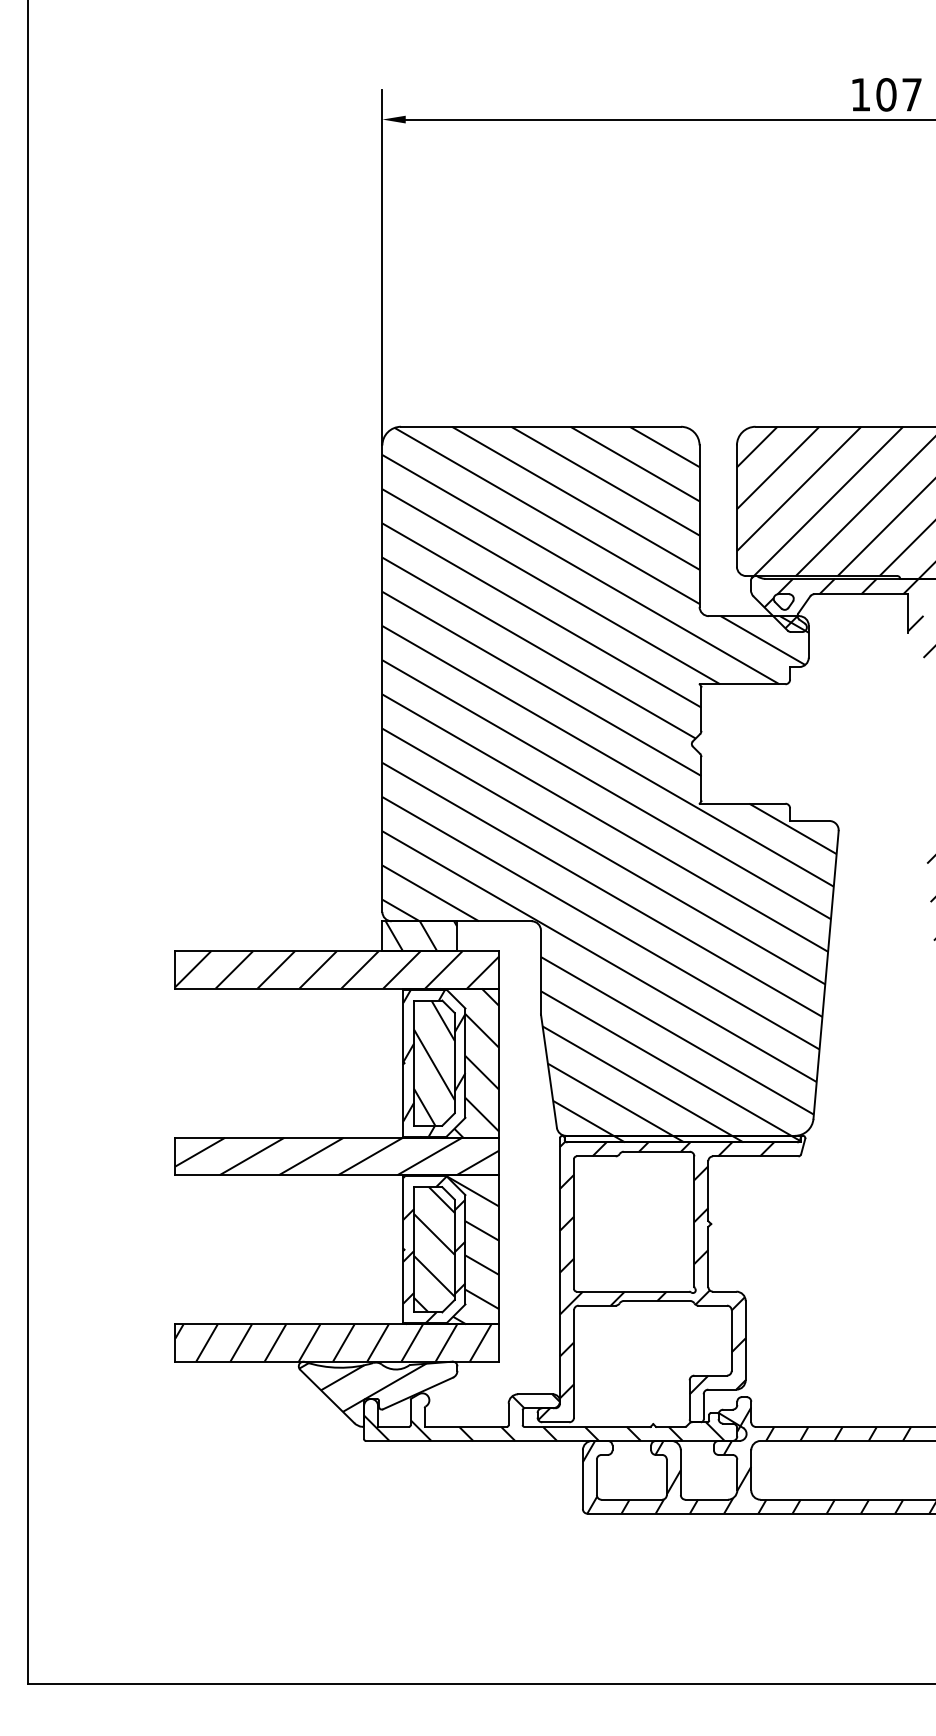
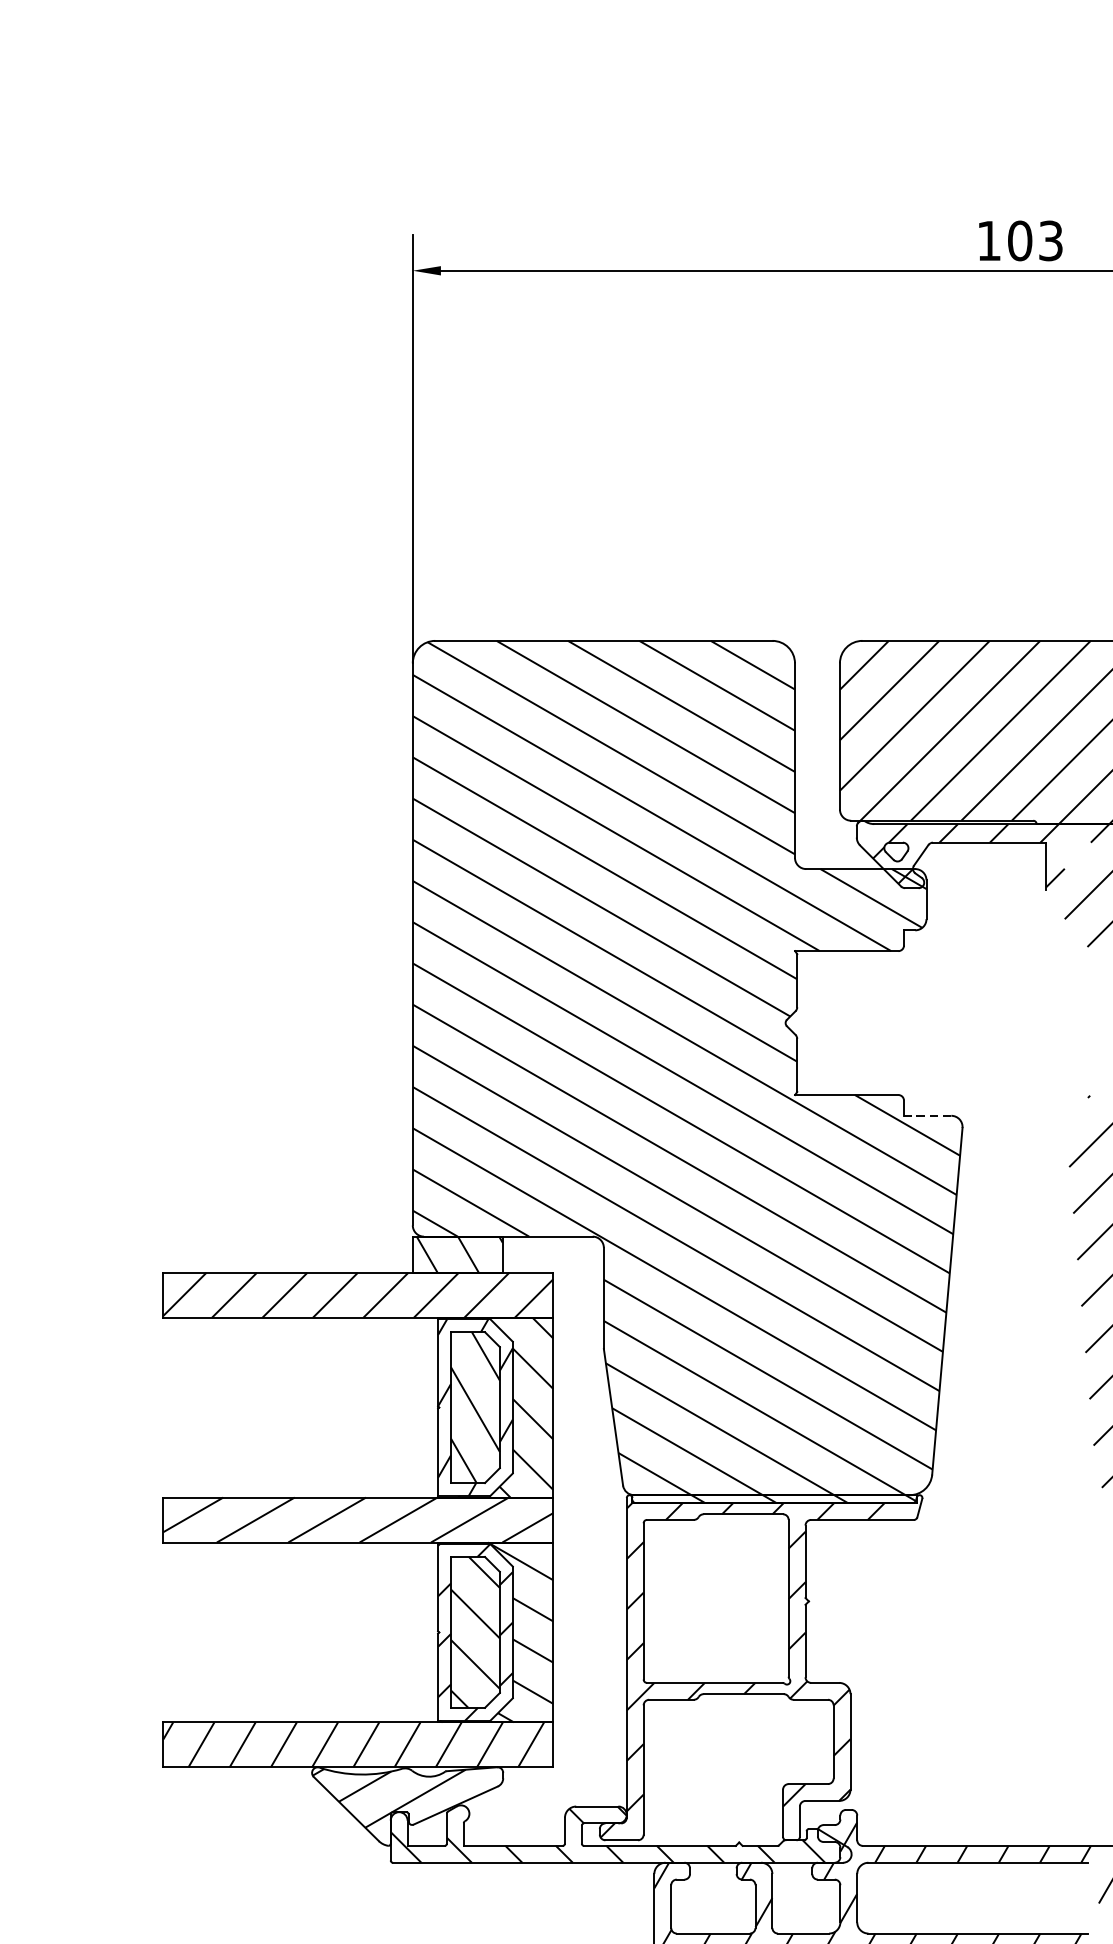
text: (911, 94) -> (1050, 240), 107 -> 103
line: (809, 820) -> (927, 1115), solid -> dashed

